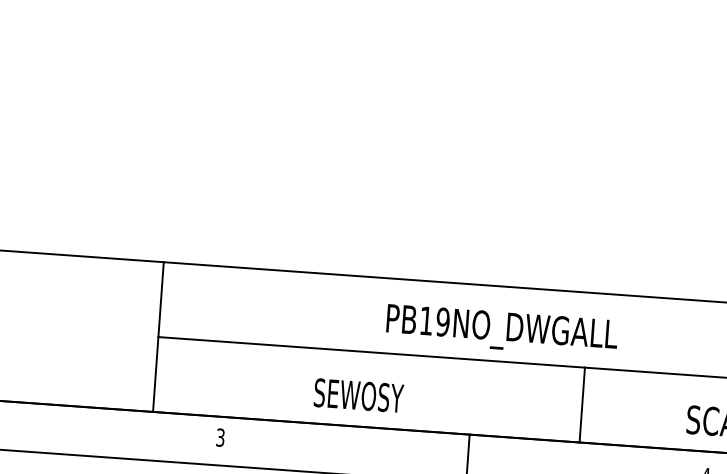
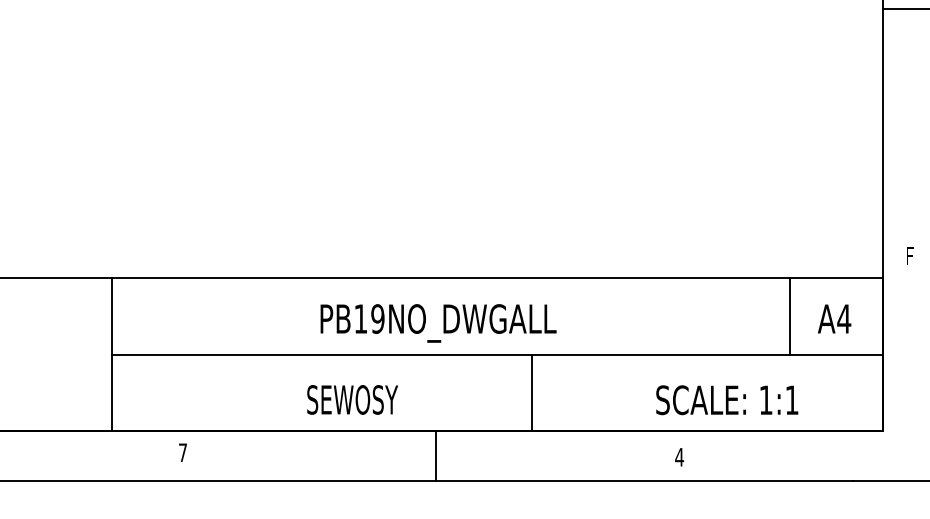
text: (502, 330) -> (438, 323), moved
text: (358, 395) -> (352, 399), moved
line: (582, 404) -> (531, 392), moved
text: (220, 437) -> (182, 452), 3 -> 7

